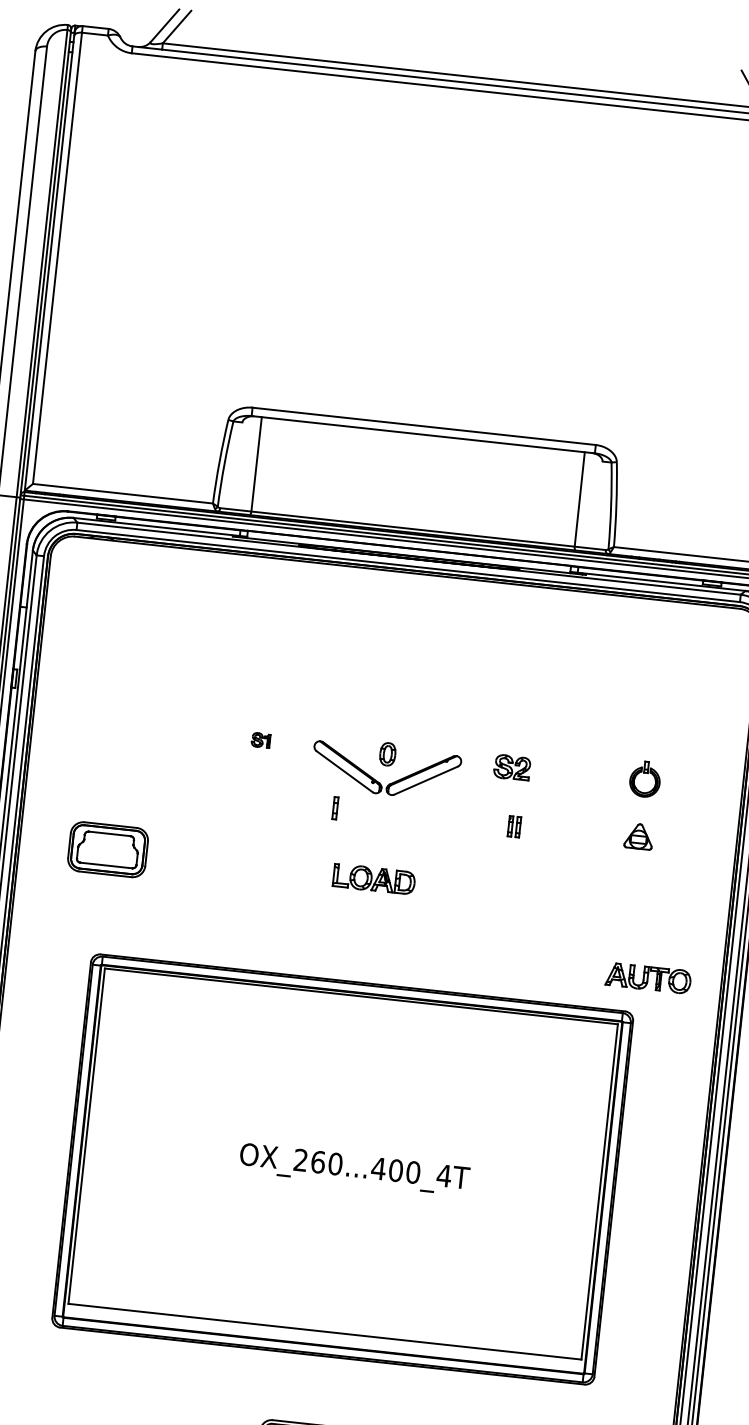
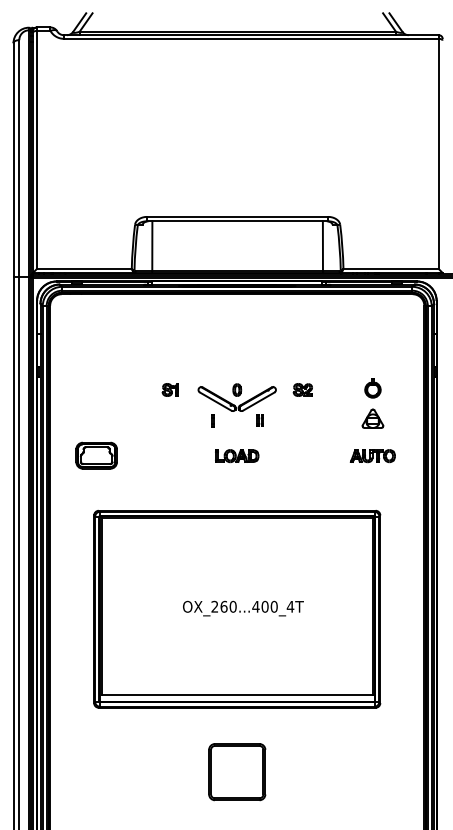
part: (259, 739) -> (169, 389), size x1.67
part: (512, 826) -> (259, 420), moved
part: (638, 835) -> (372, 418), size x1.43
part: (647, 978) -> (372, 456), moved

